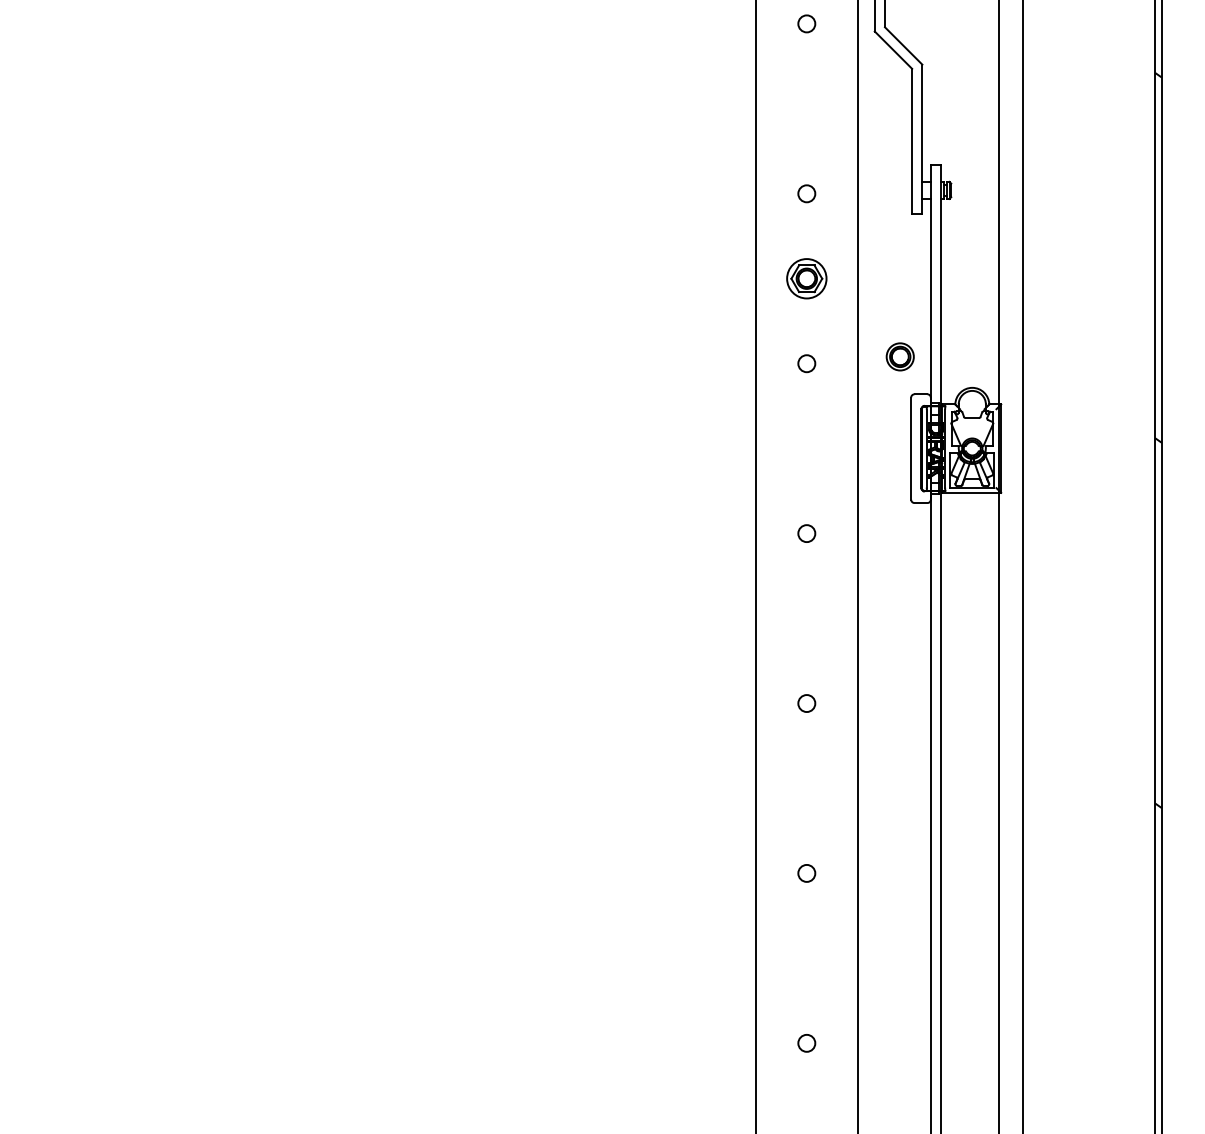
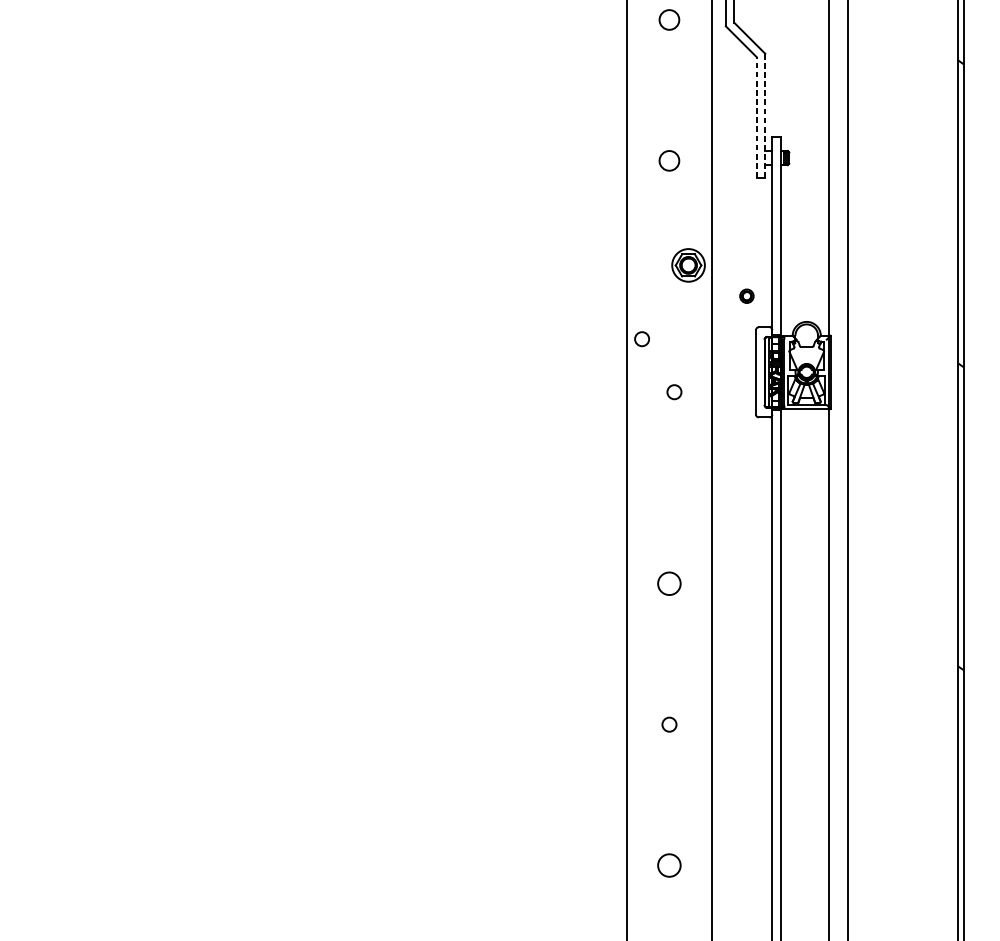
circle: (806, 23) -> (669, 19), size x1.4
line: (922, 139) -> (765, 115), solid -> dashed
line: (912, 141) -> (757, 117), solid -> dashed
circle: (806, 193) -> (669, 160), size x1.4
part: (806, 278) -> (688, 265), moved
part: (899, 356) -> (746, 295), size x0.6
circle: (806, 363) -> (641, 339), moved
circle: (806, 533) -> (674, 392), moved
circle: (806, 703) -> (669, 583), size x1.6
circle: (806, 1043) -> (669, 865), size x1.6

